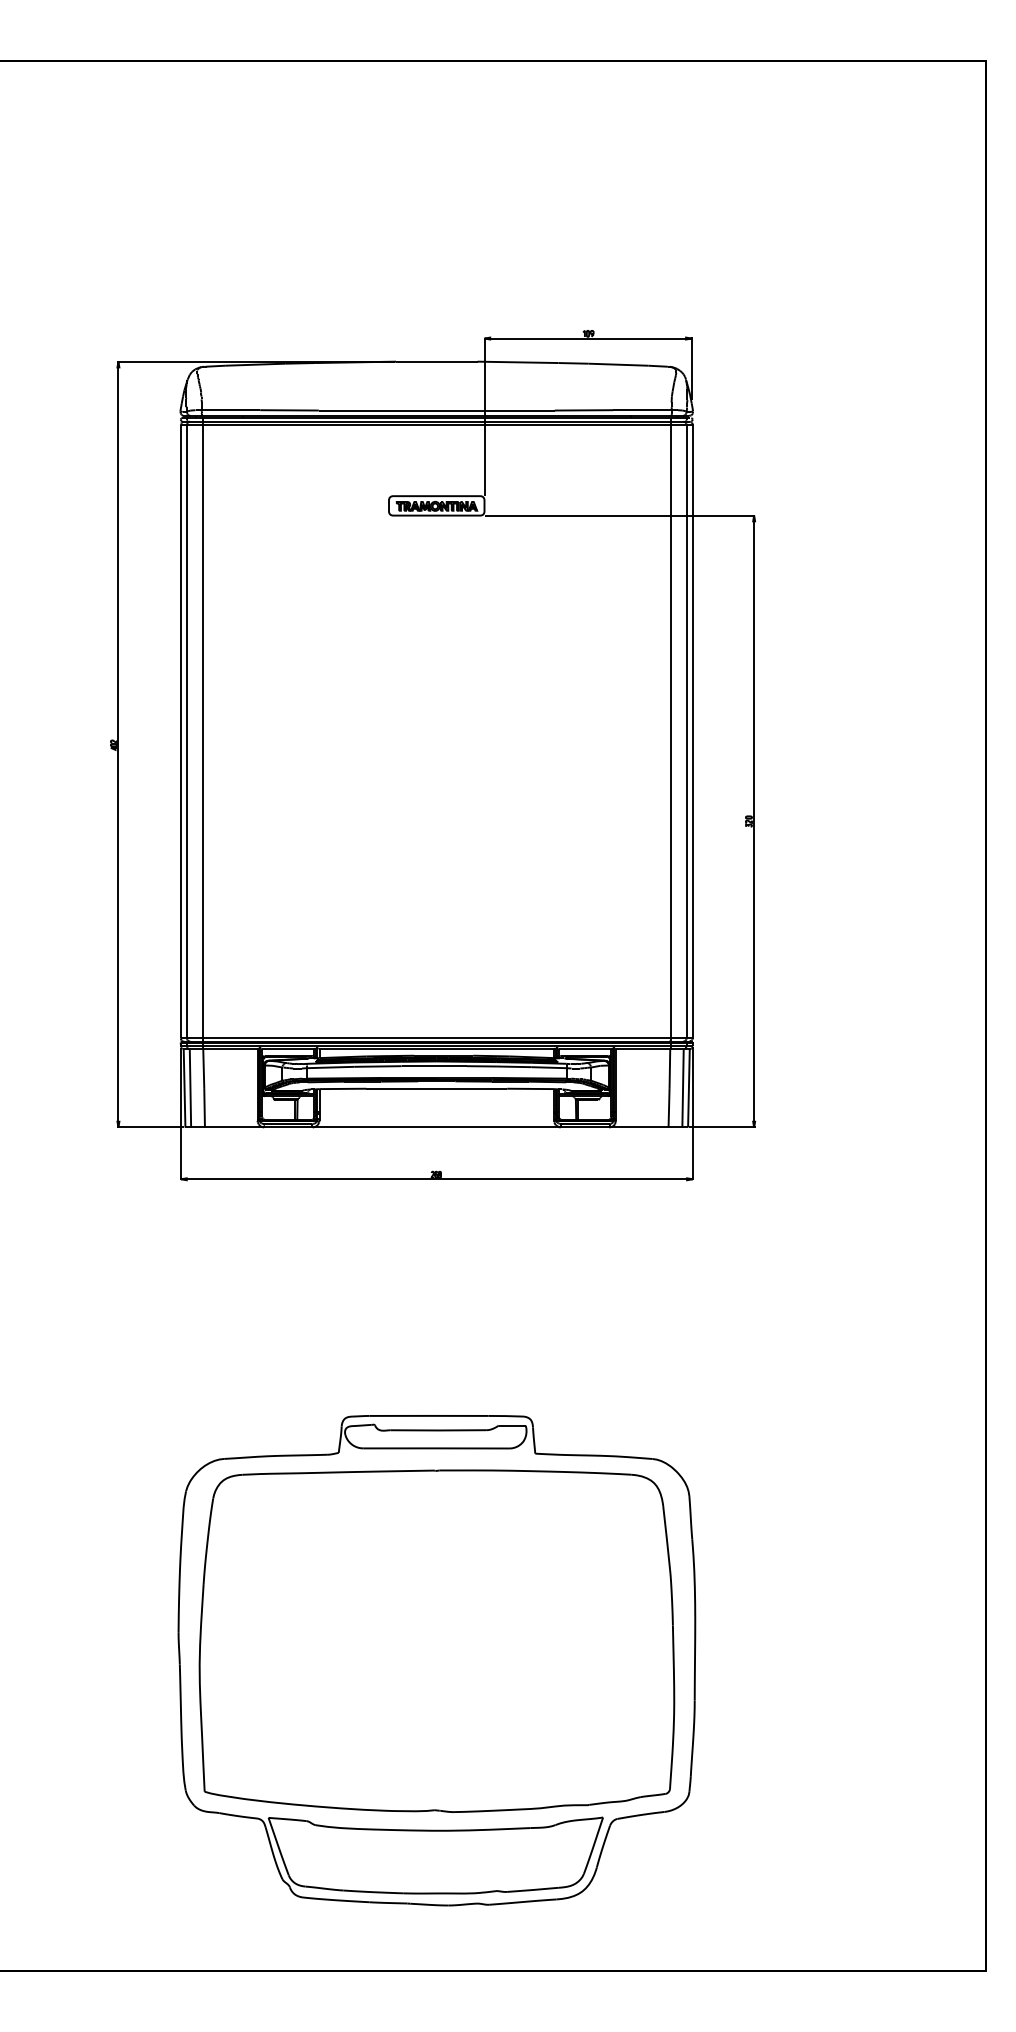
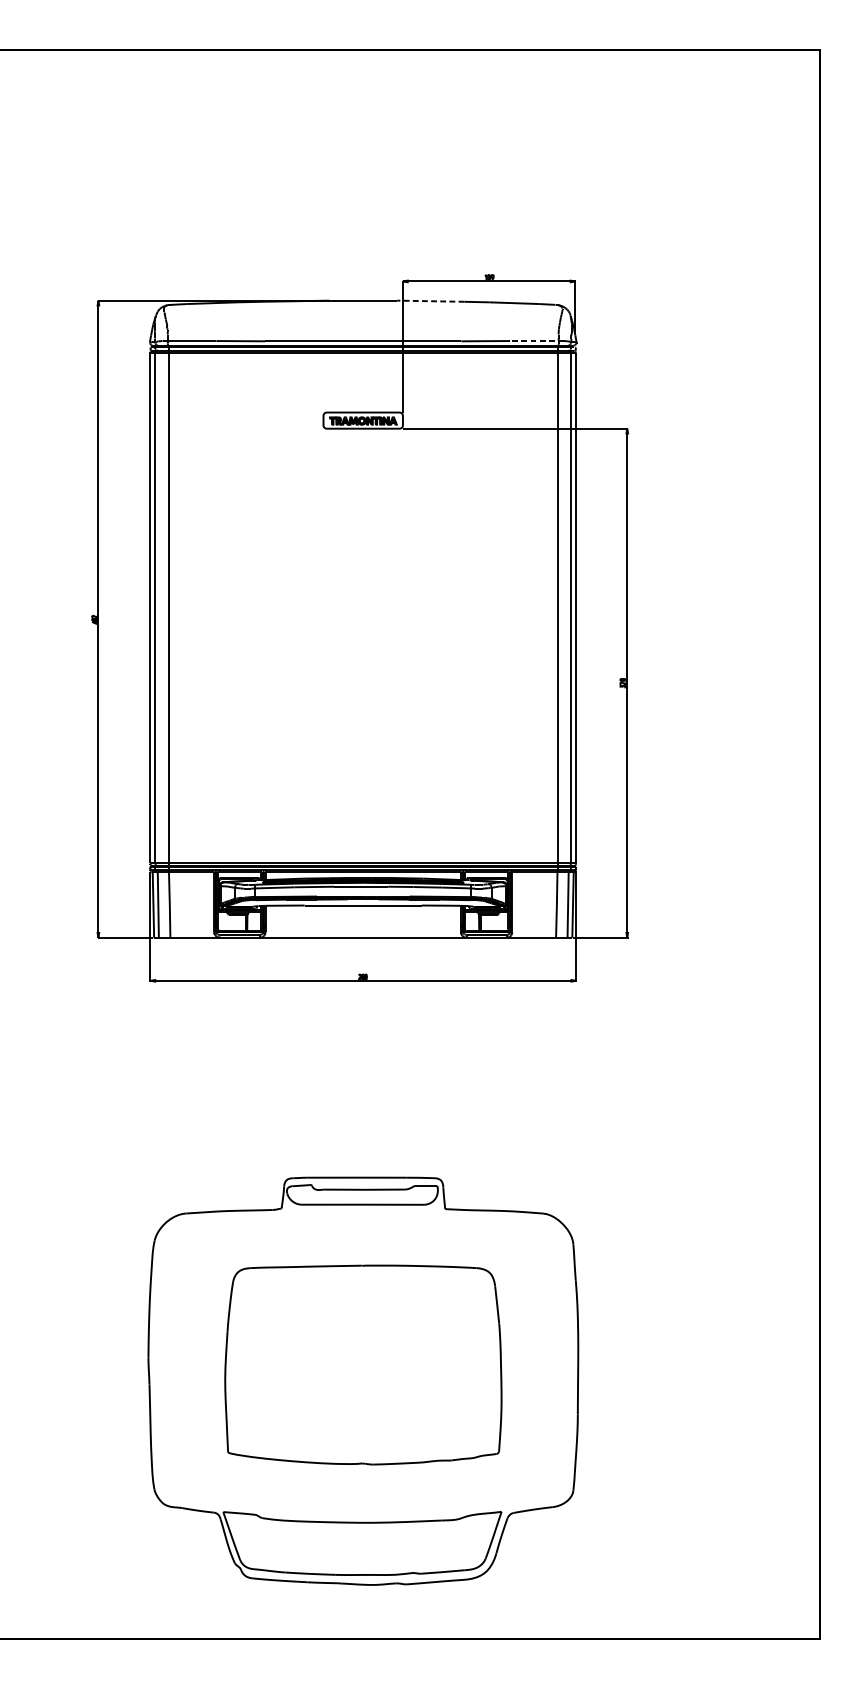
line: (517, 362) -> (430, 301), solid -> dashed
line: (645, 410) -> (536, 341), solid -> dashed
part: (436, 1640) -> (363, 1364), size x0.7

